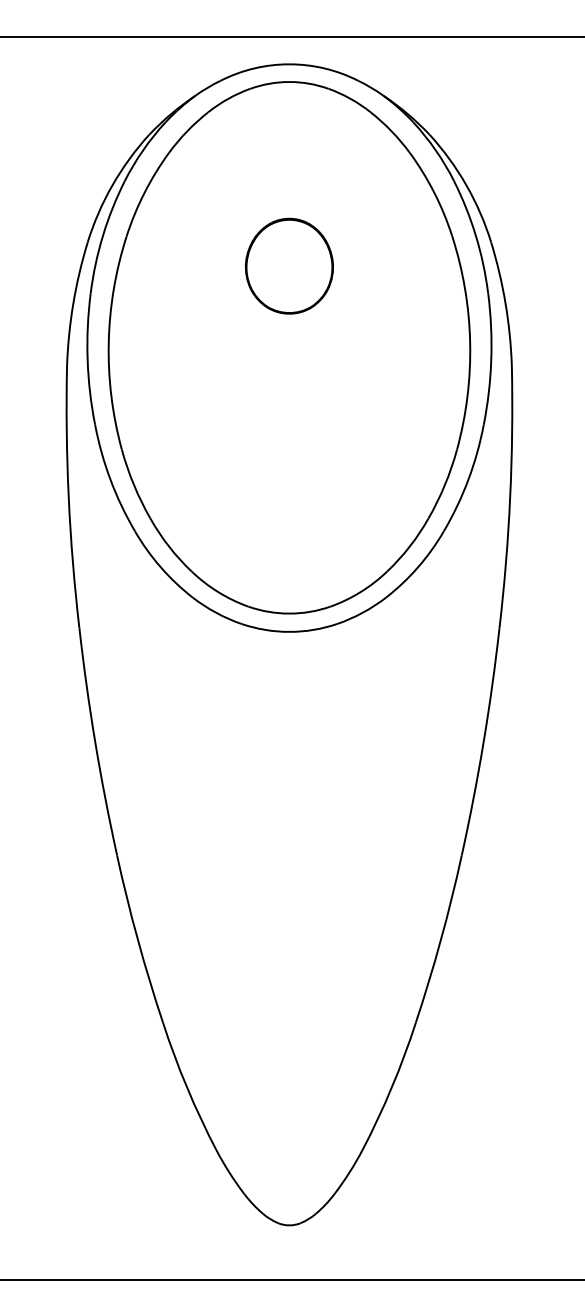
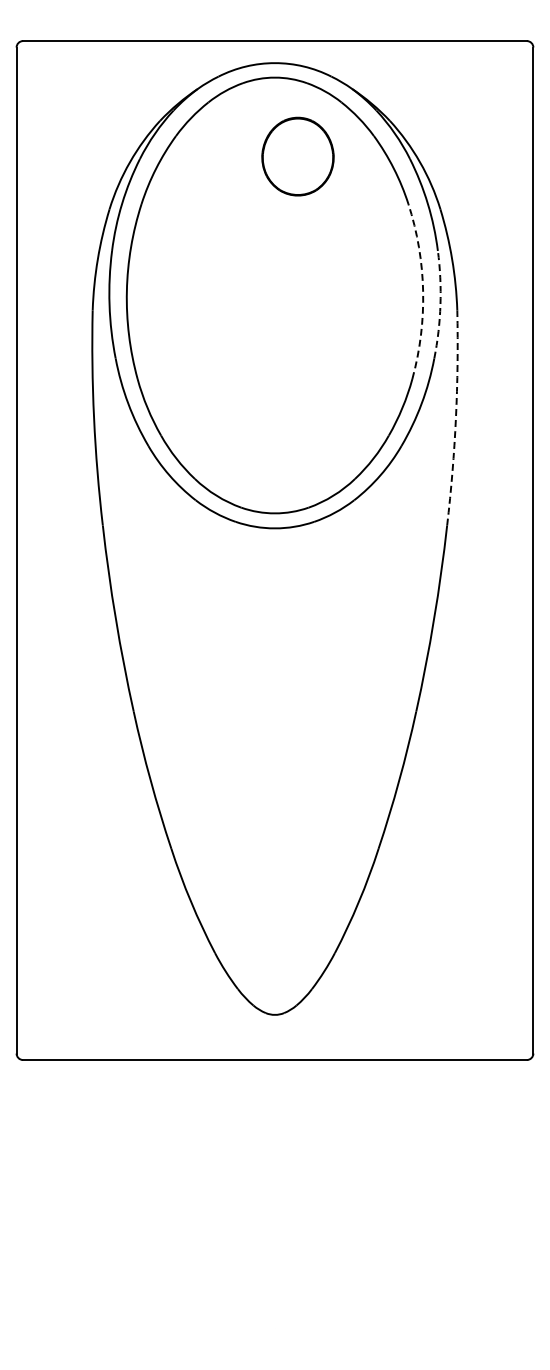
part: (288, 266) -> (297, 156), moved
arc: (470, 342) -> (423, 291), solid -> dashed
arc: (491, 358) -> (440, 304), solid -> dashed
arc: (509, 497) -> (455, 418), solid -> dashed

